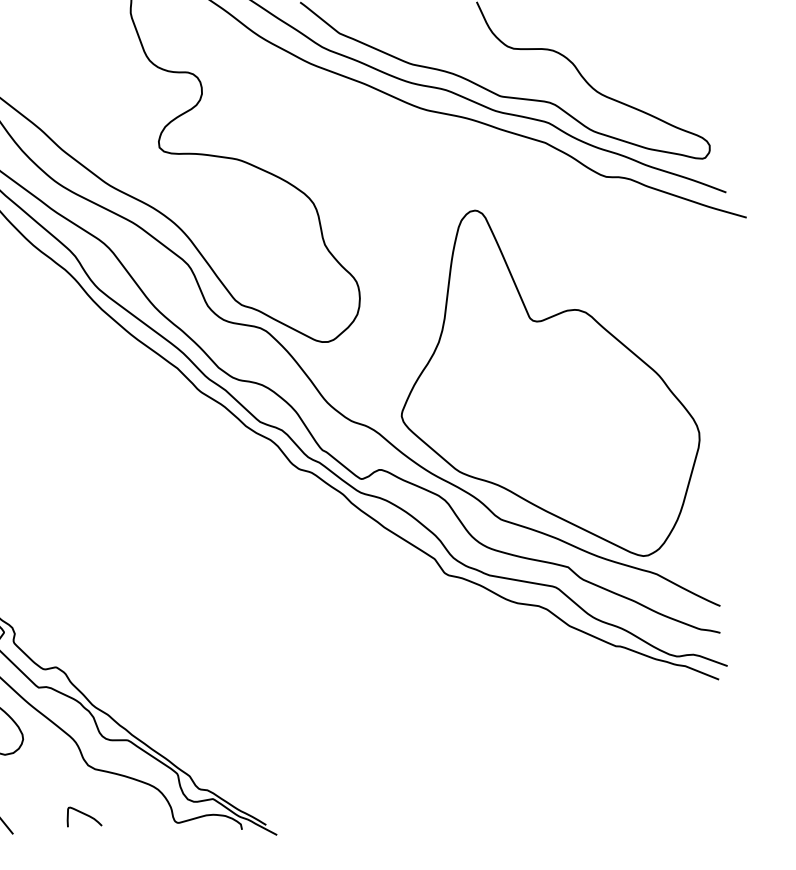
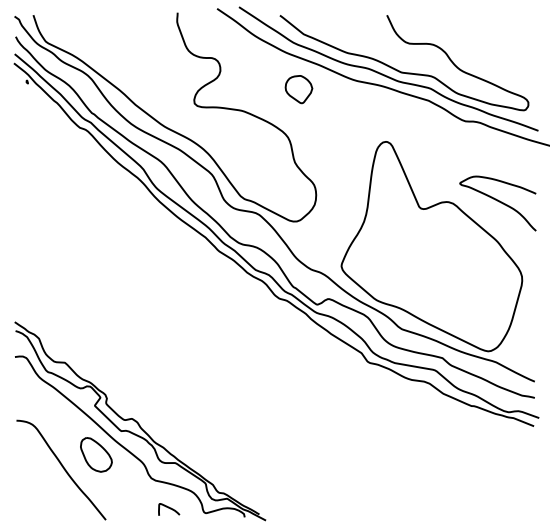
part: (330, 124) -> (298, 89), added
curve: (658, 308) -> (497, 201), added
curve: (85, 815) -> (169, 508), moved

